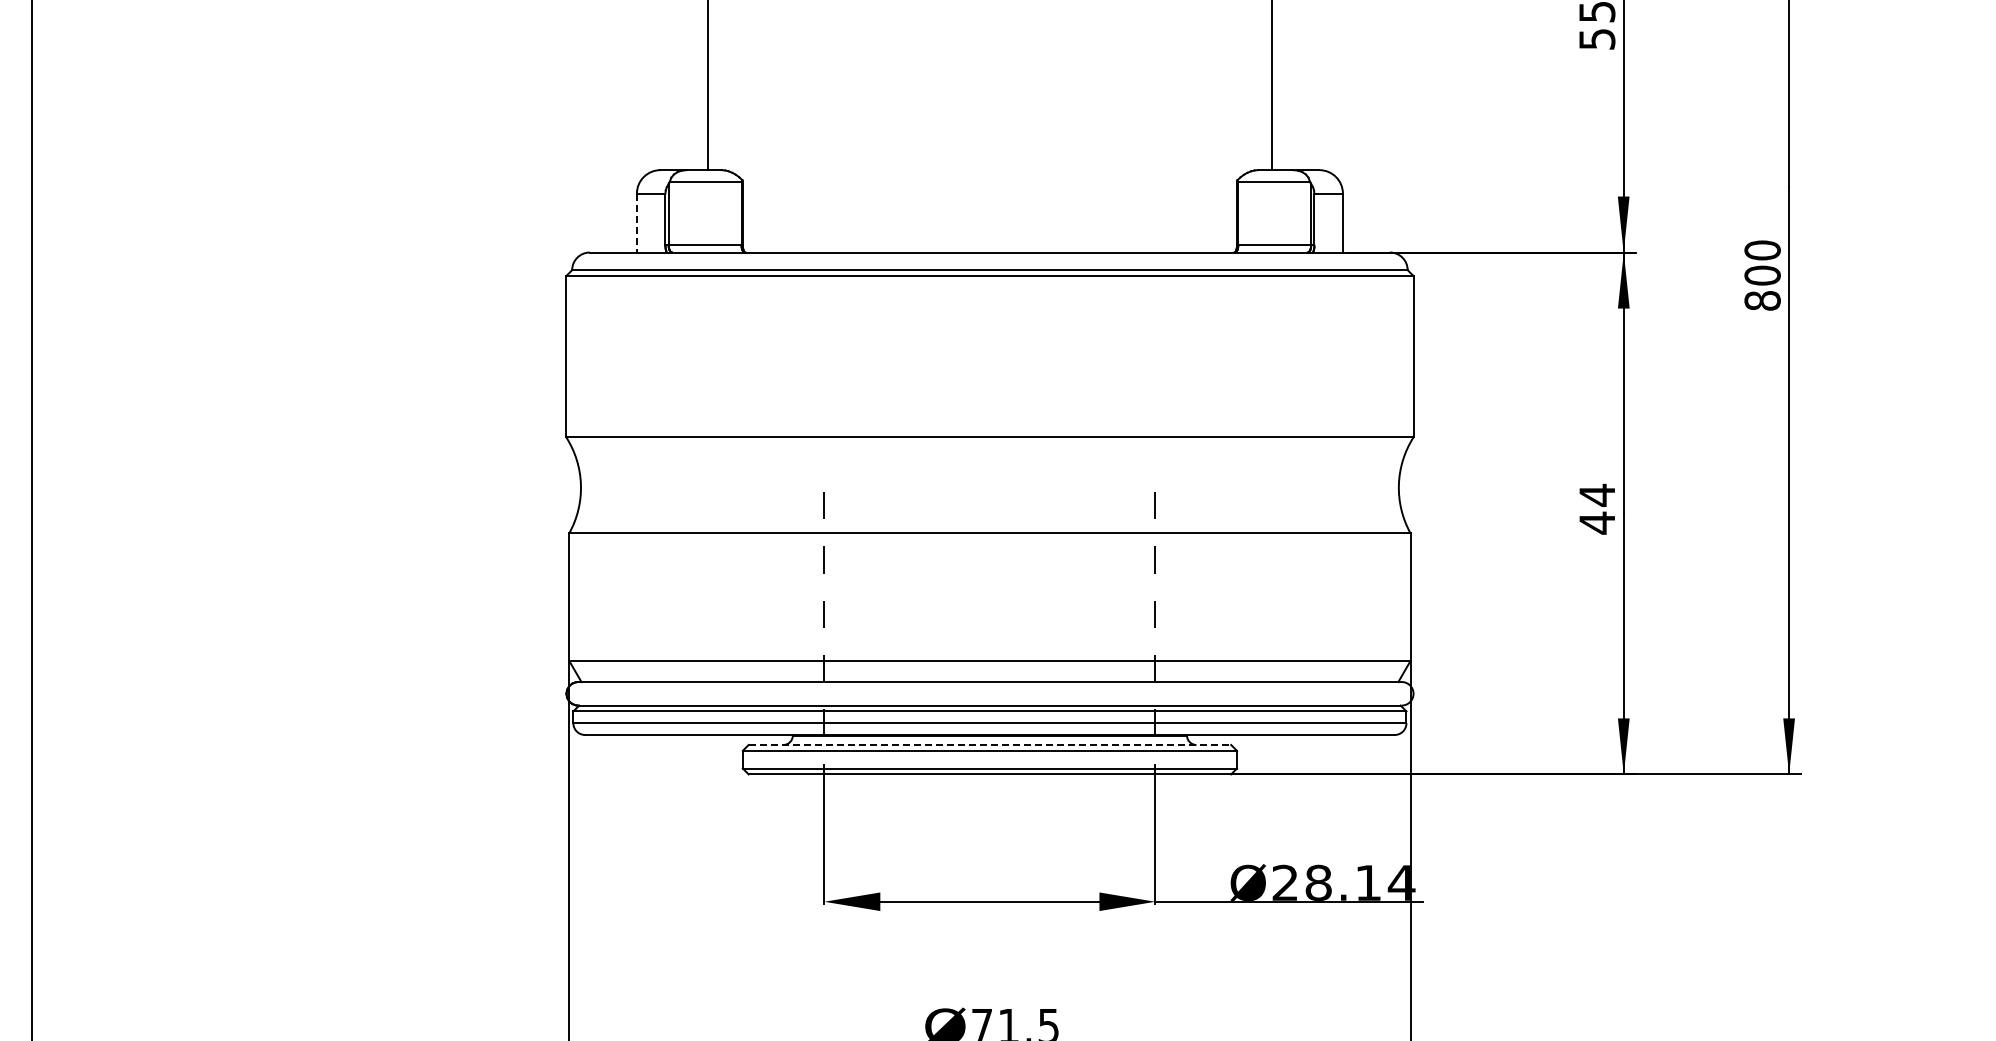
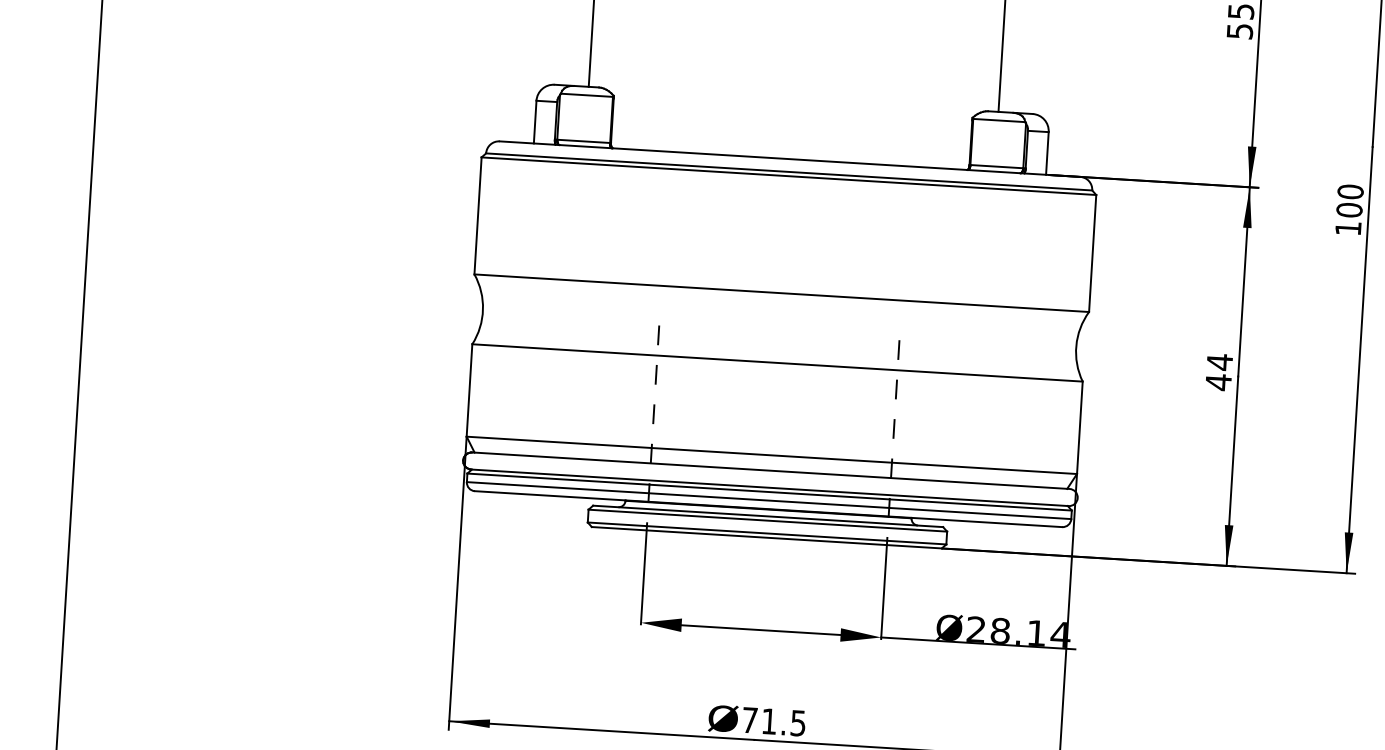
line: (636, 223) -> (534, 122), dashed -> solid
text: (1762, 300) -> (1348, 228), 800 -> 100
line: (990, 744) -> (768, 516), dashed -> solid

